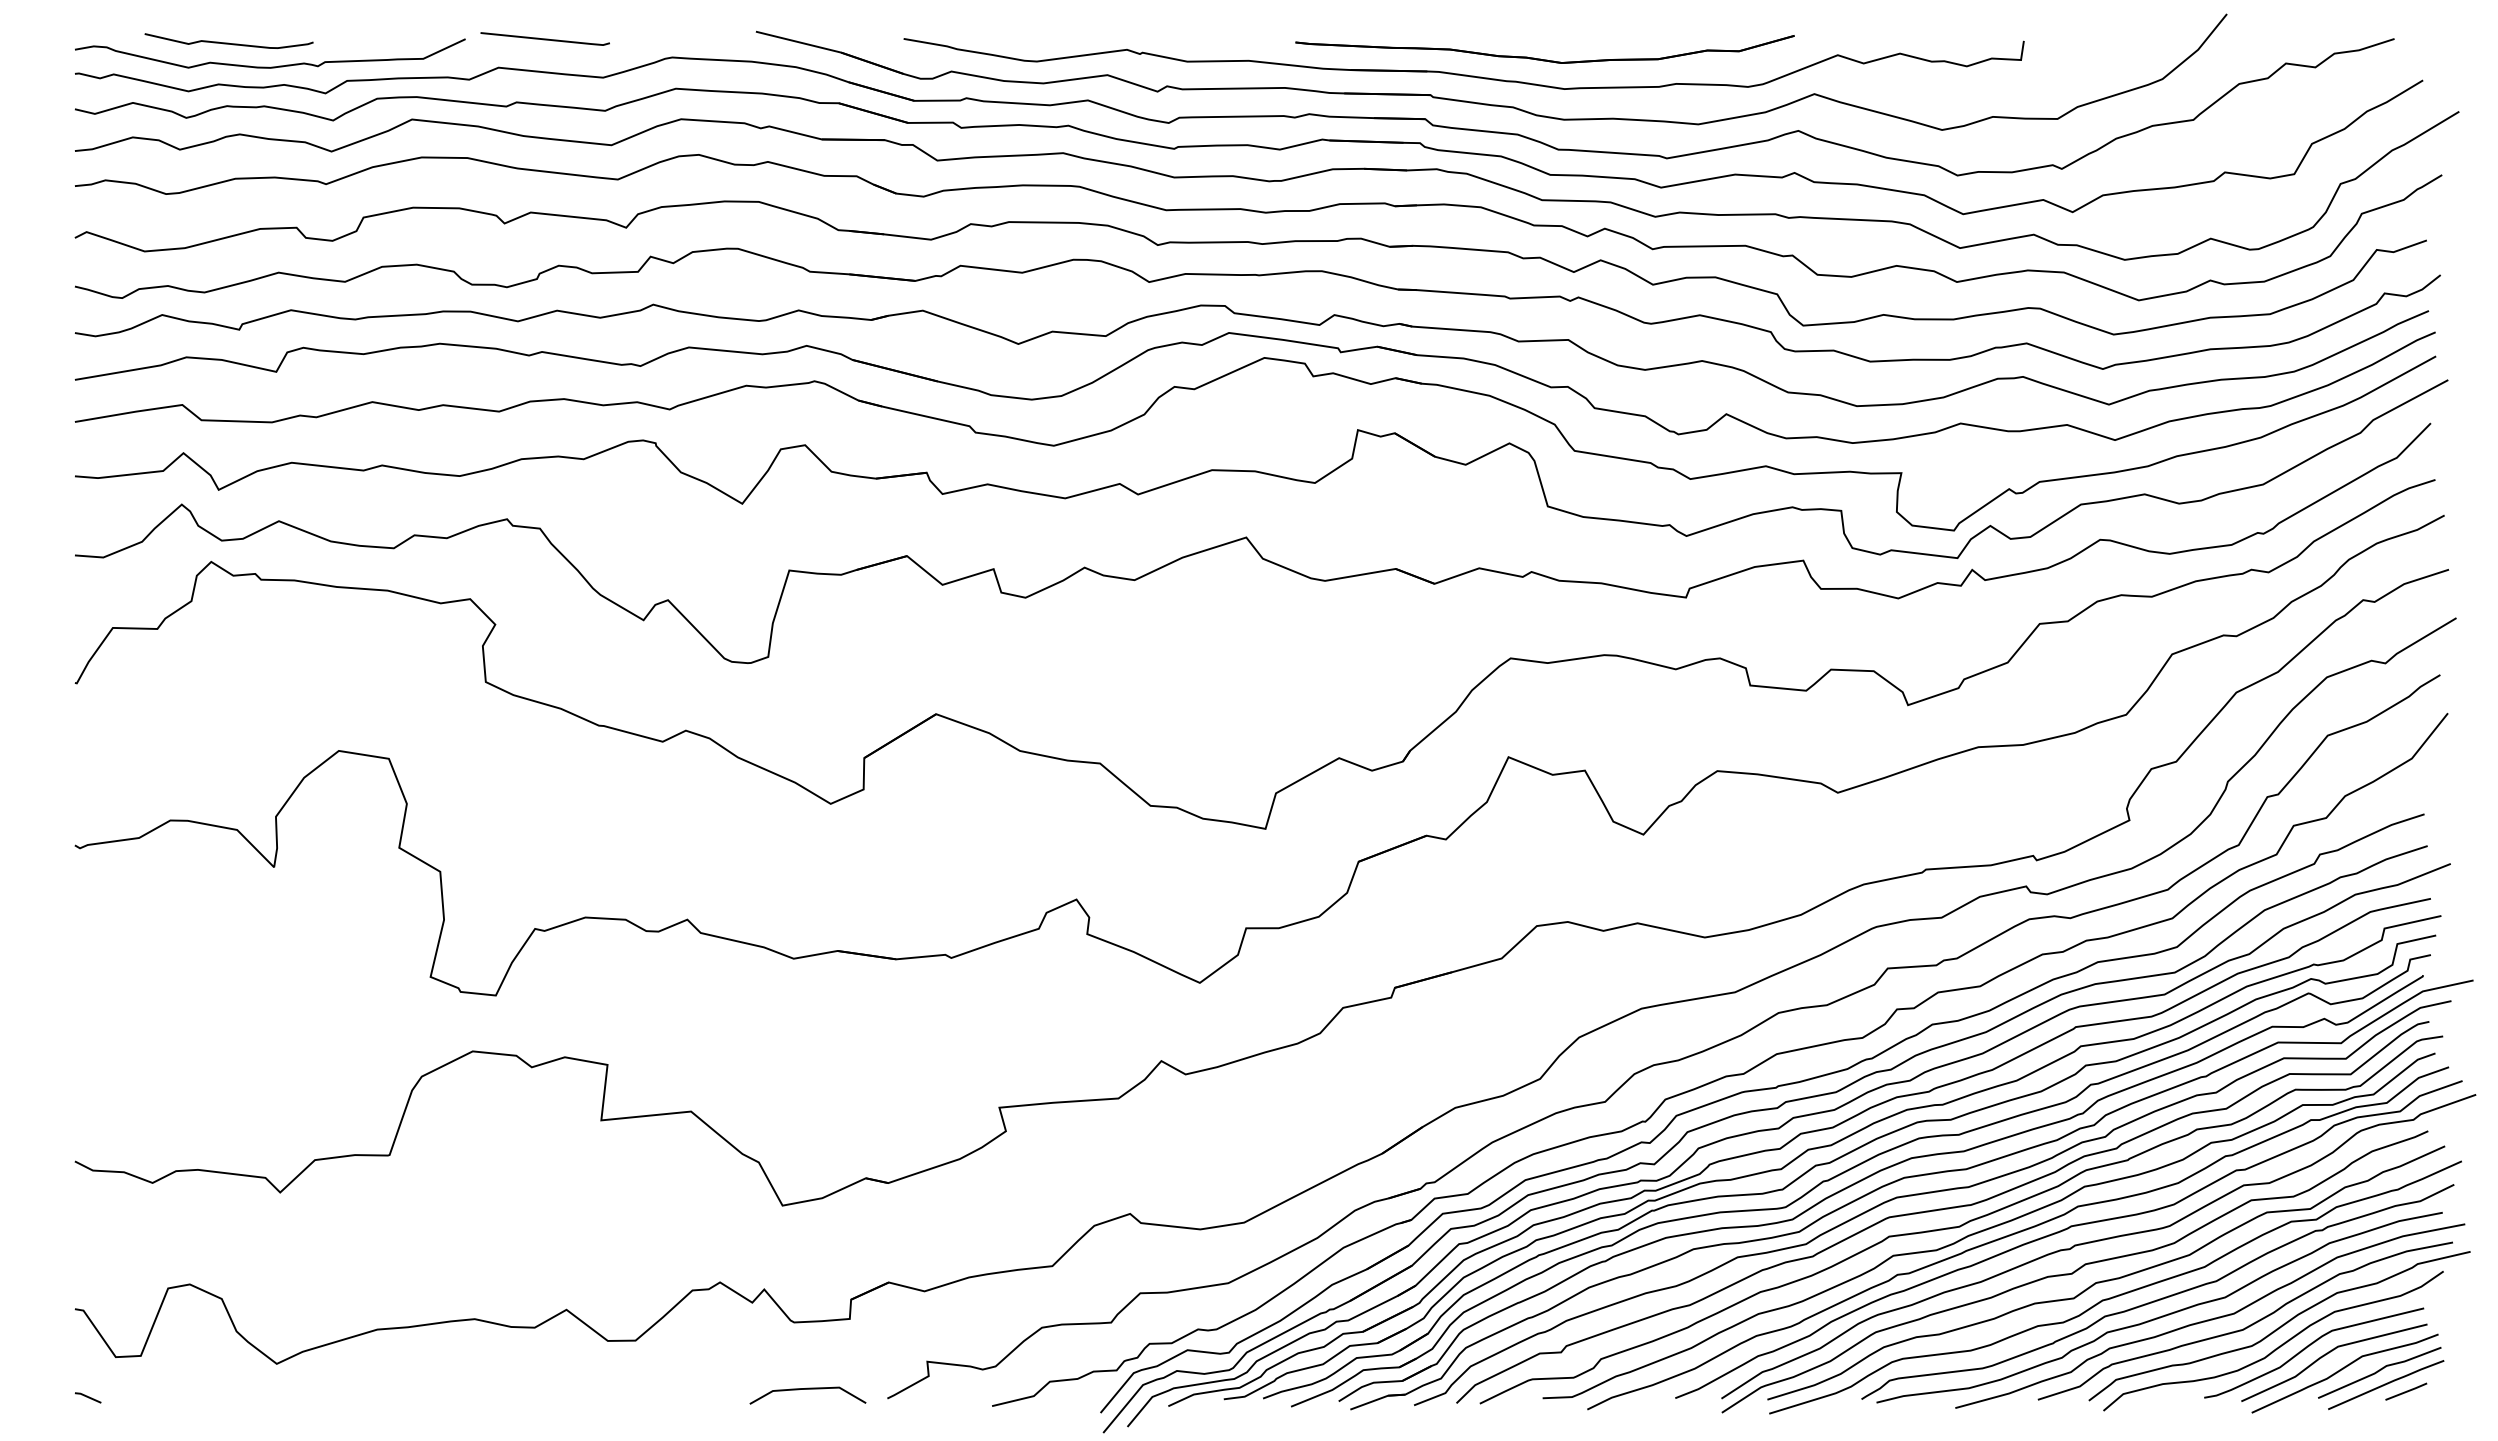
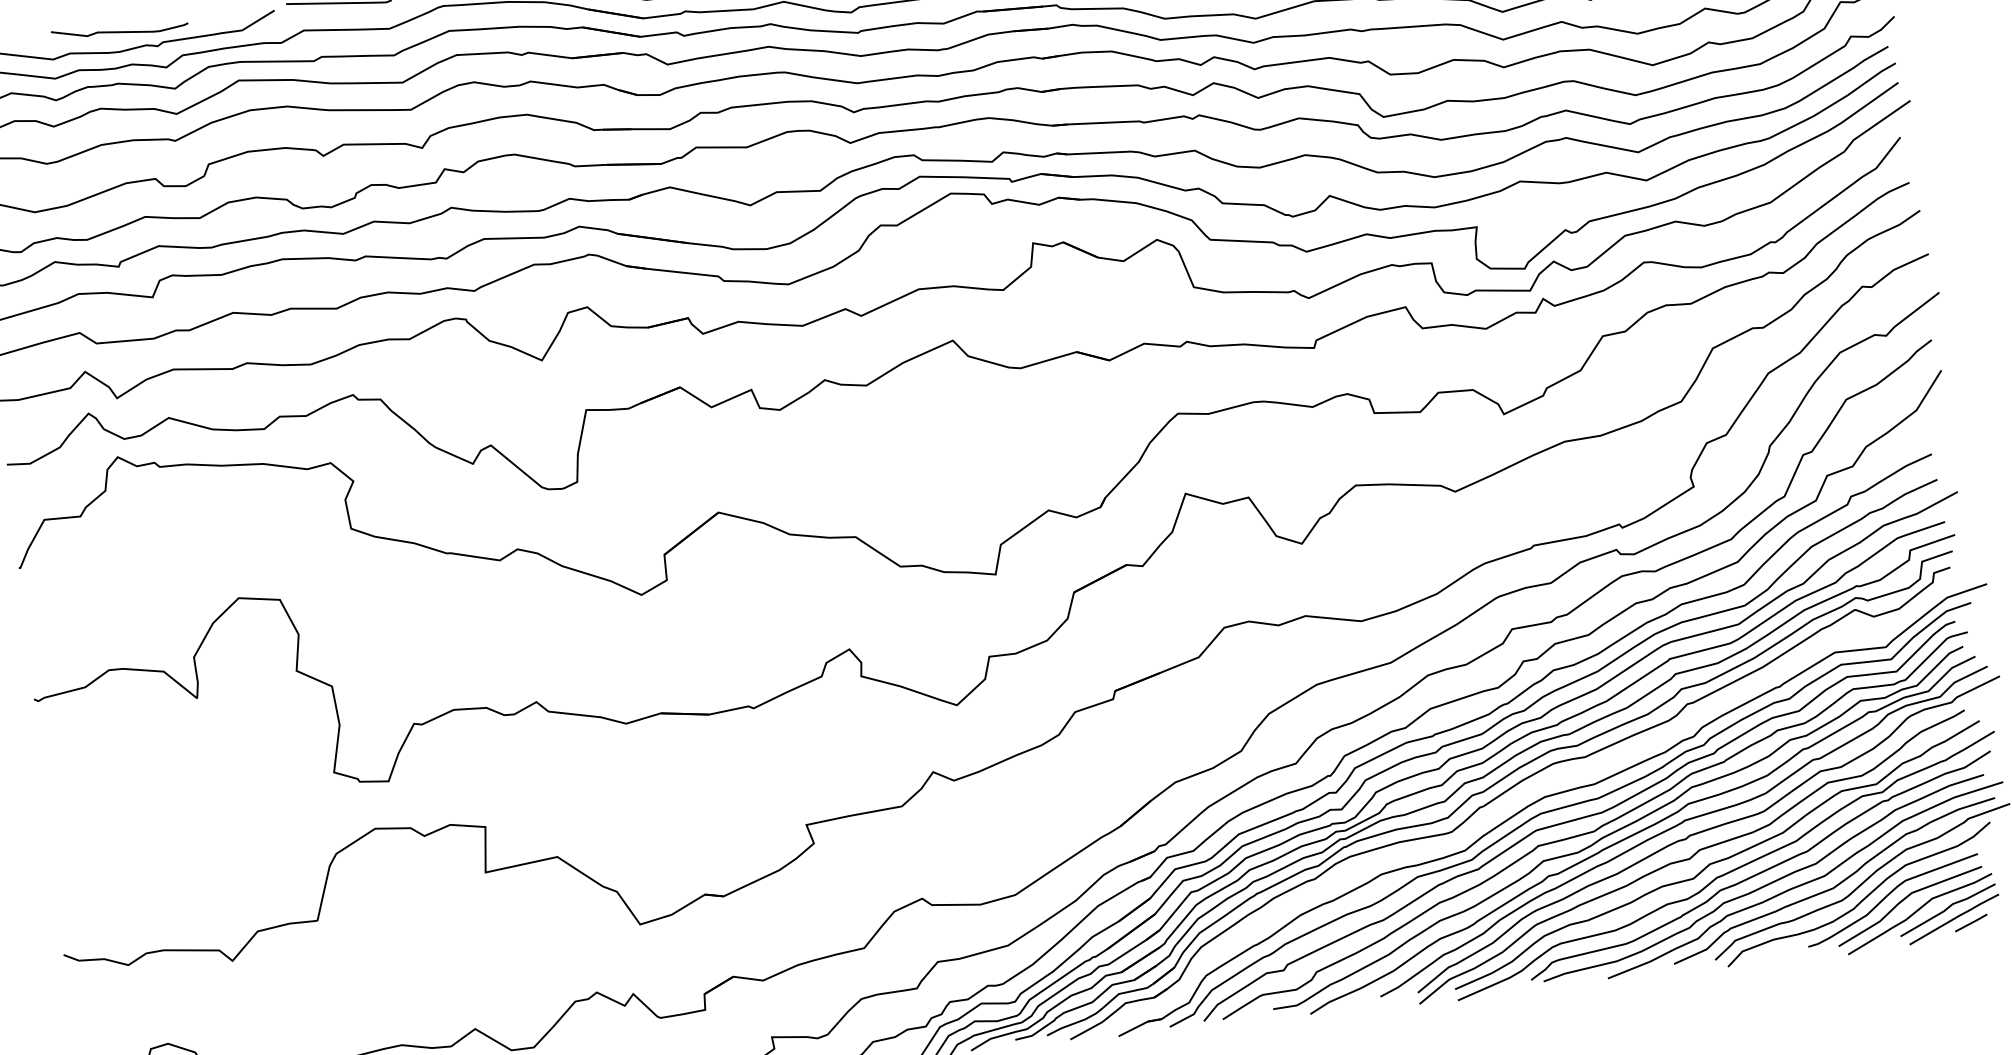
curve: (228, 42) -> (119, 31), moved
part: (1873, 1175) -> (1519, 798), removed

